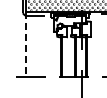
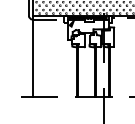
line: (26, 45) -> (33, 57), dashed -> solid

